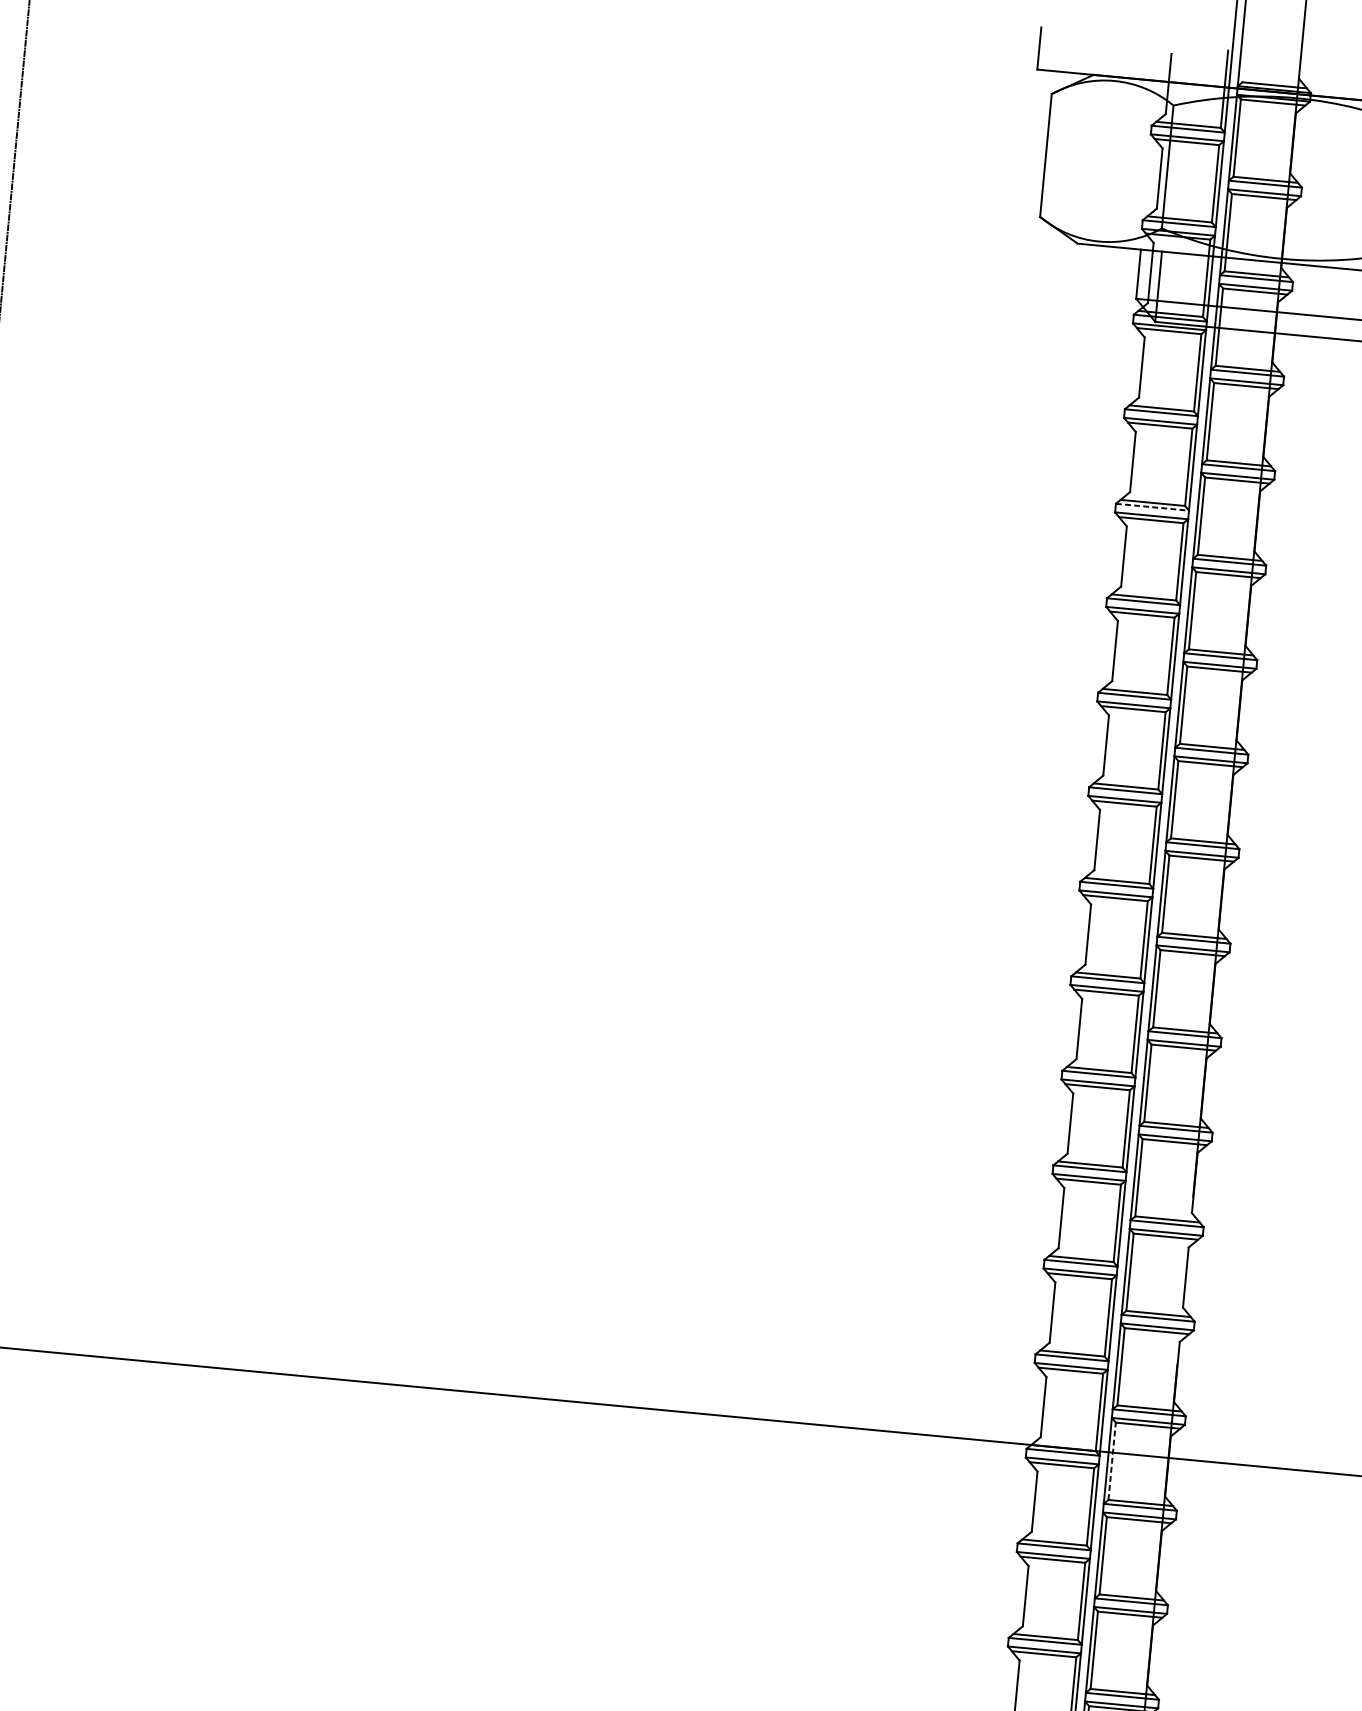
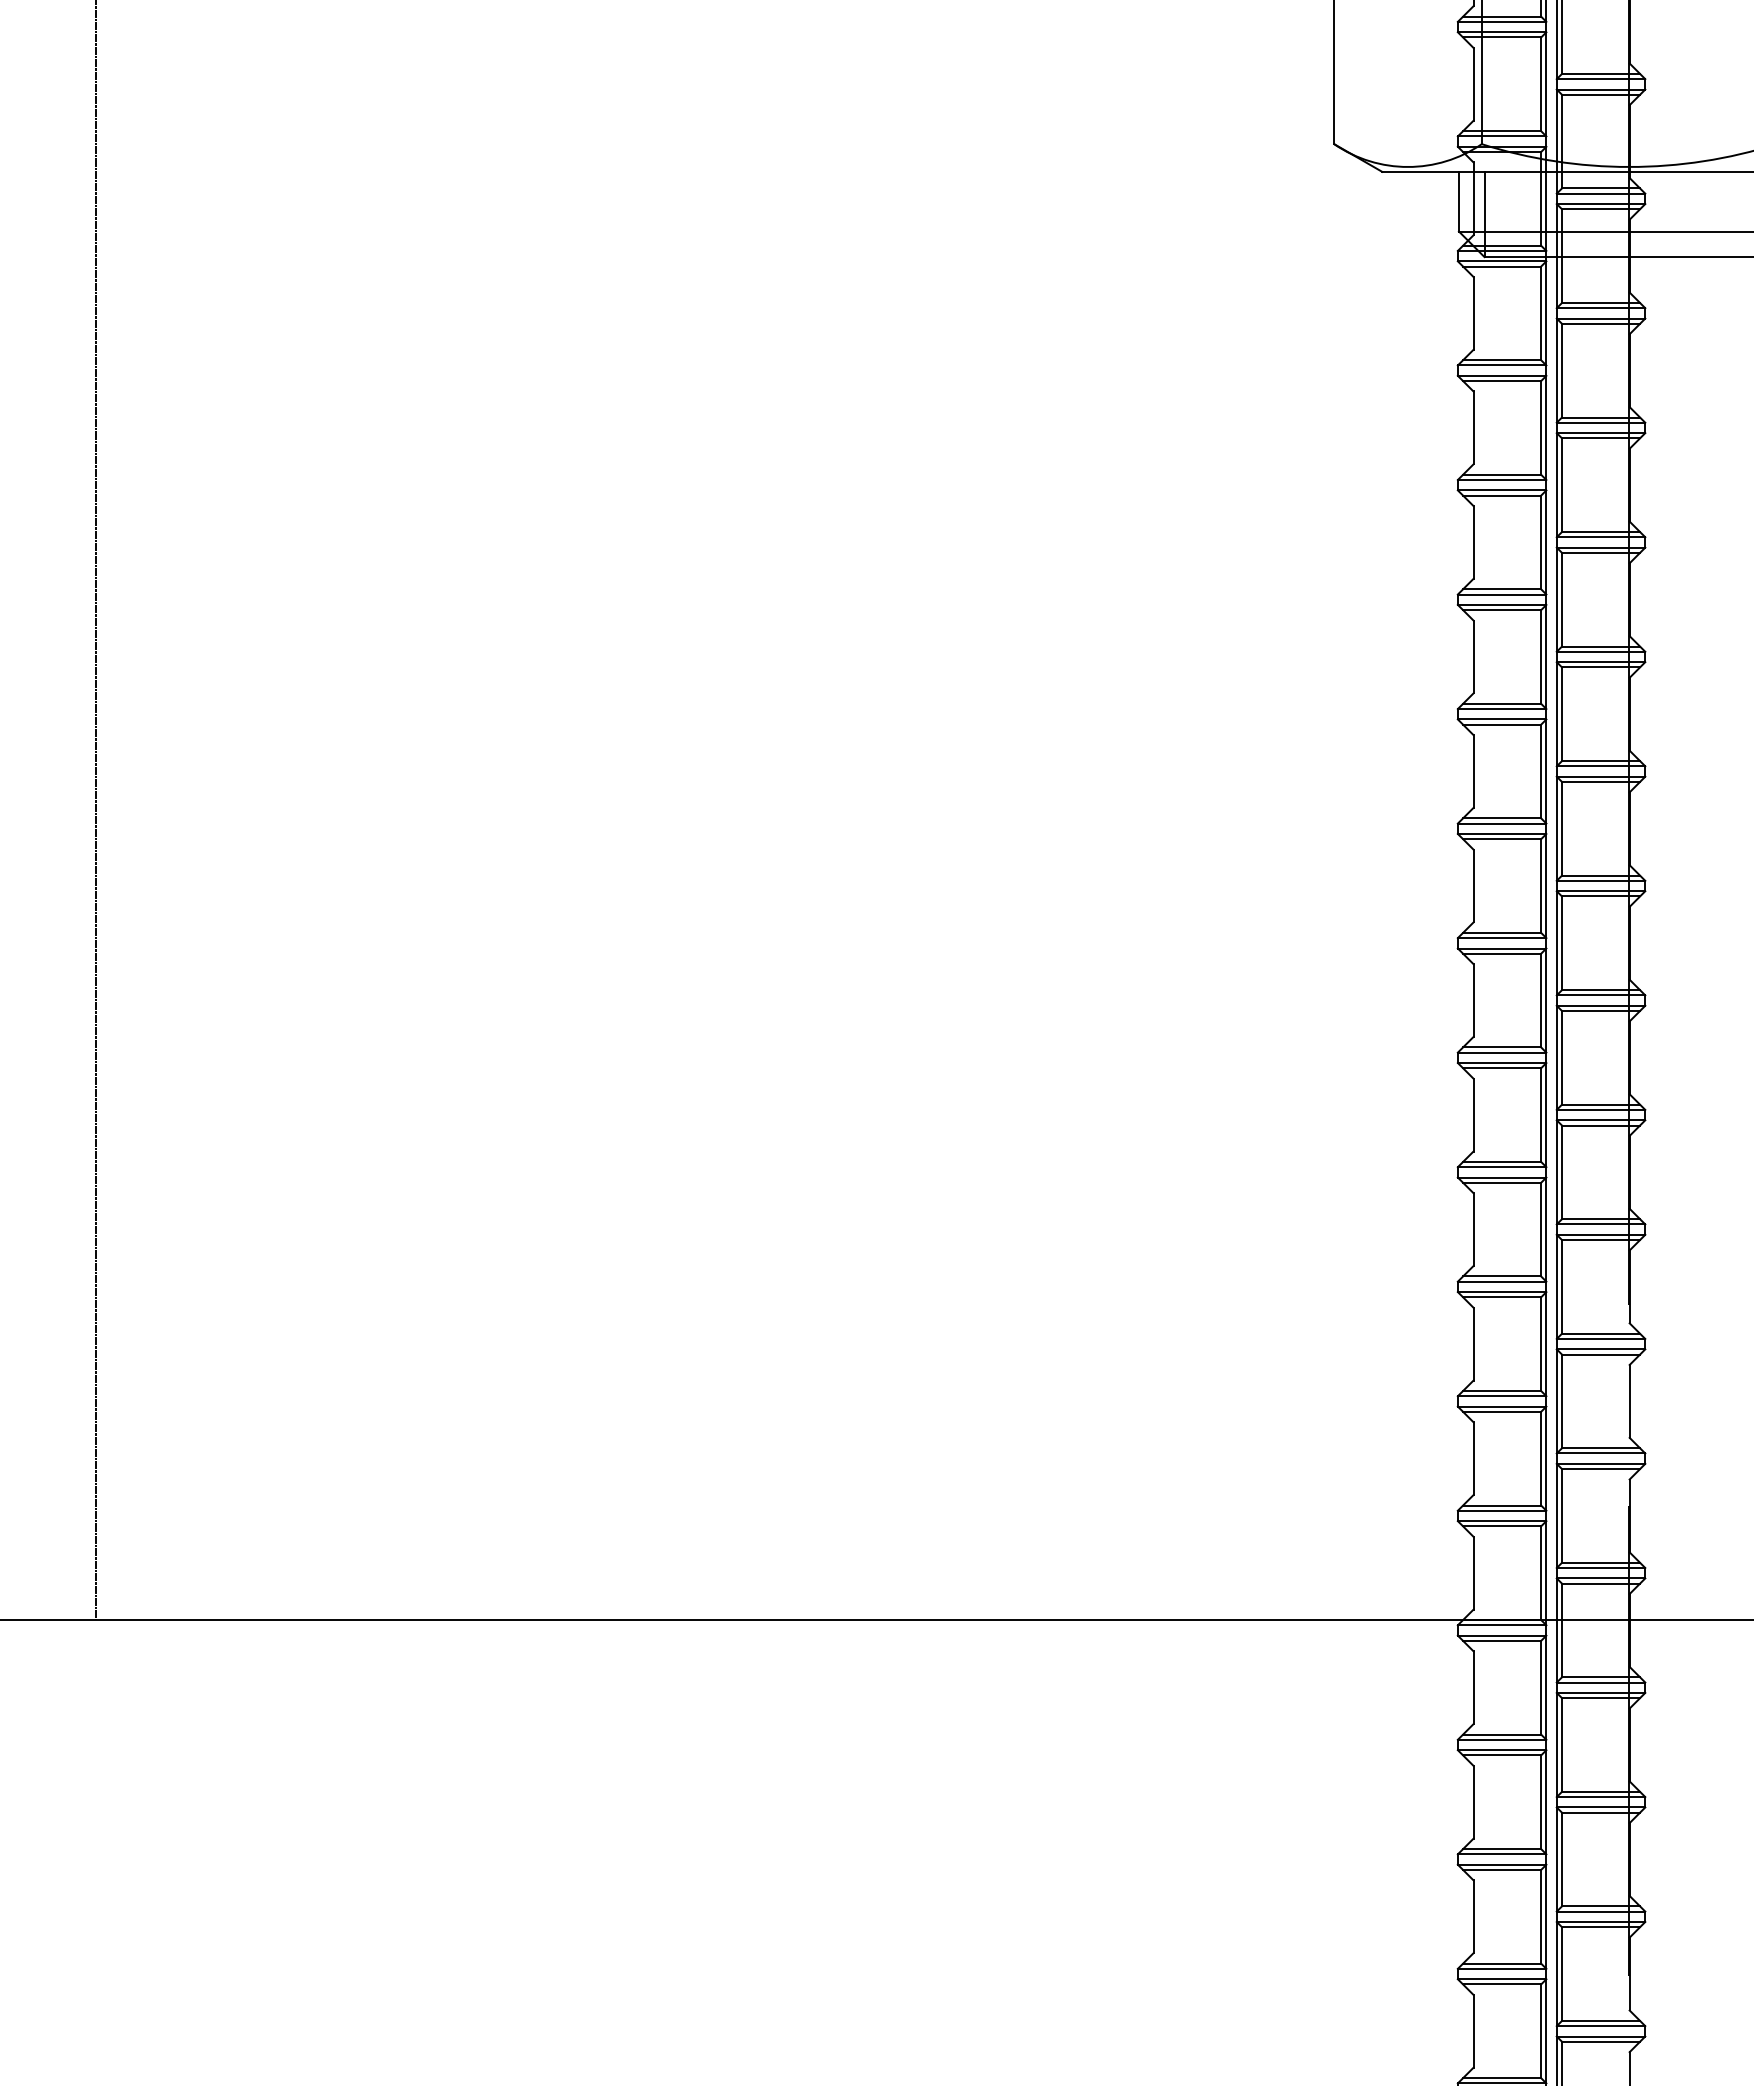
line: (1152, 506) -> (1502, 479), dashed -> solid
line: (1112, 1461) -> (1562, 1630), dashed -> solid

